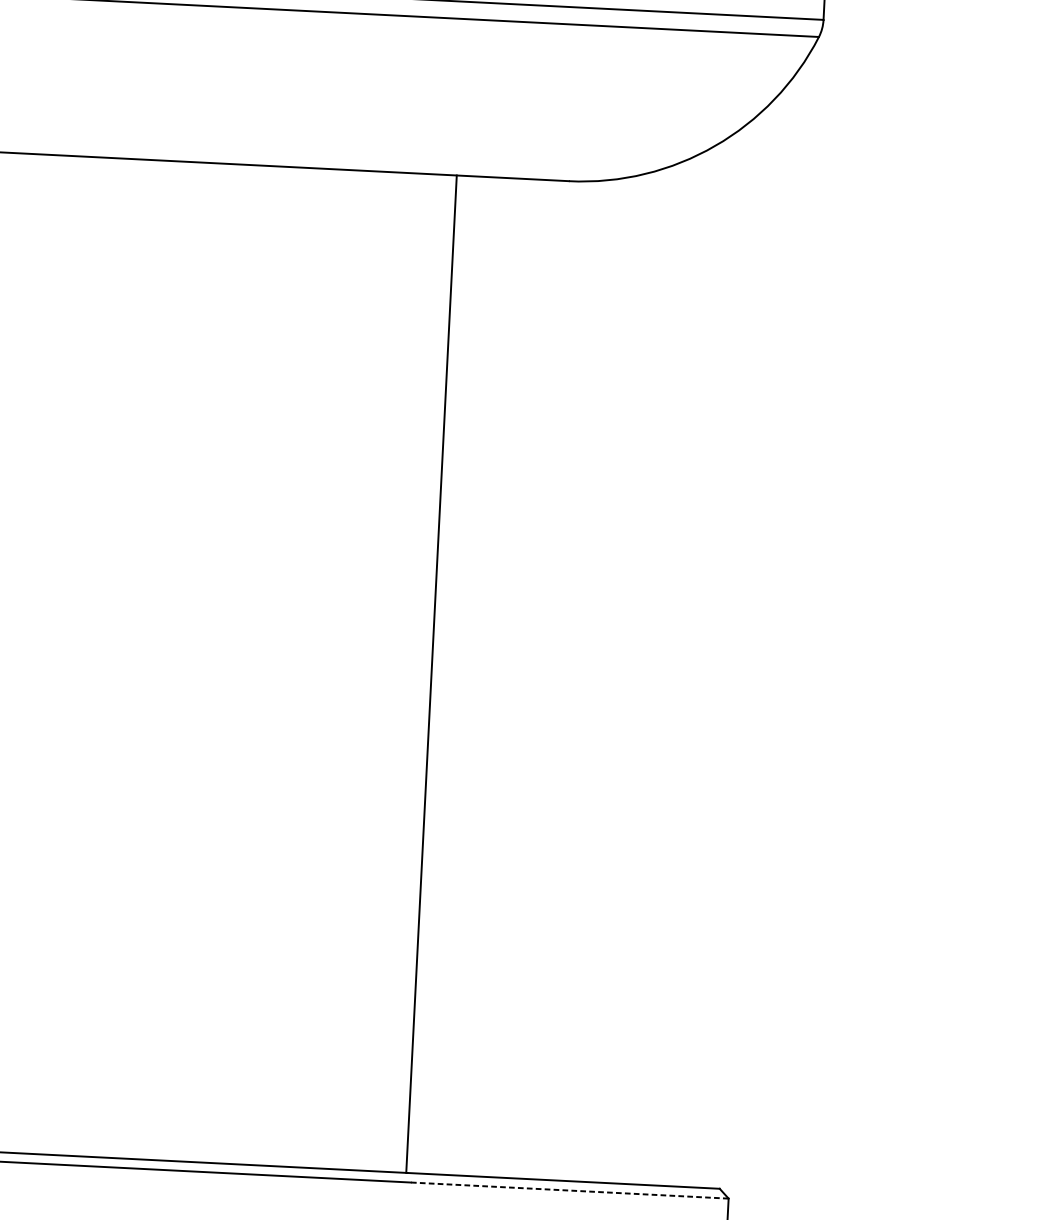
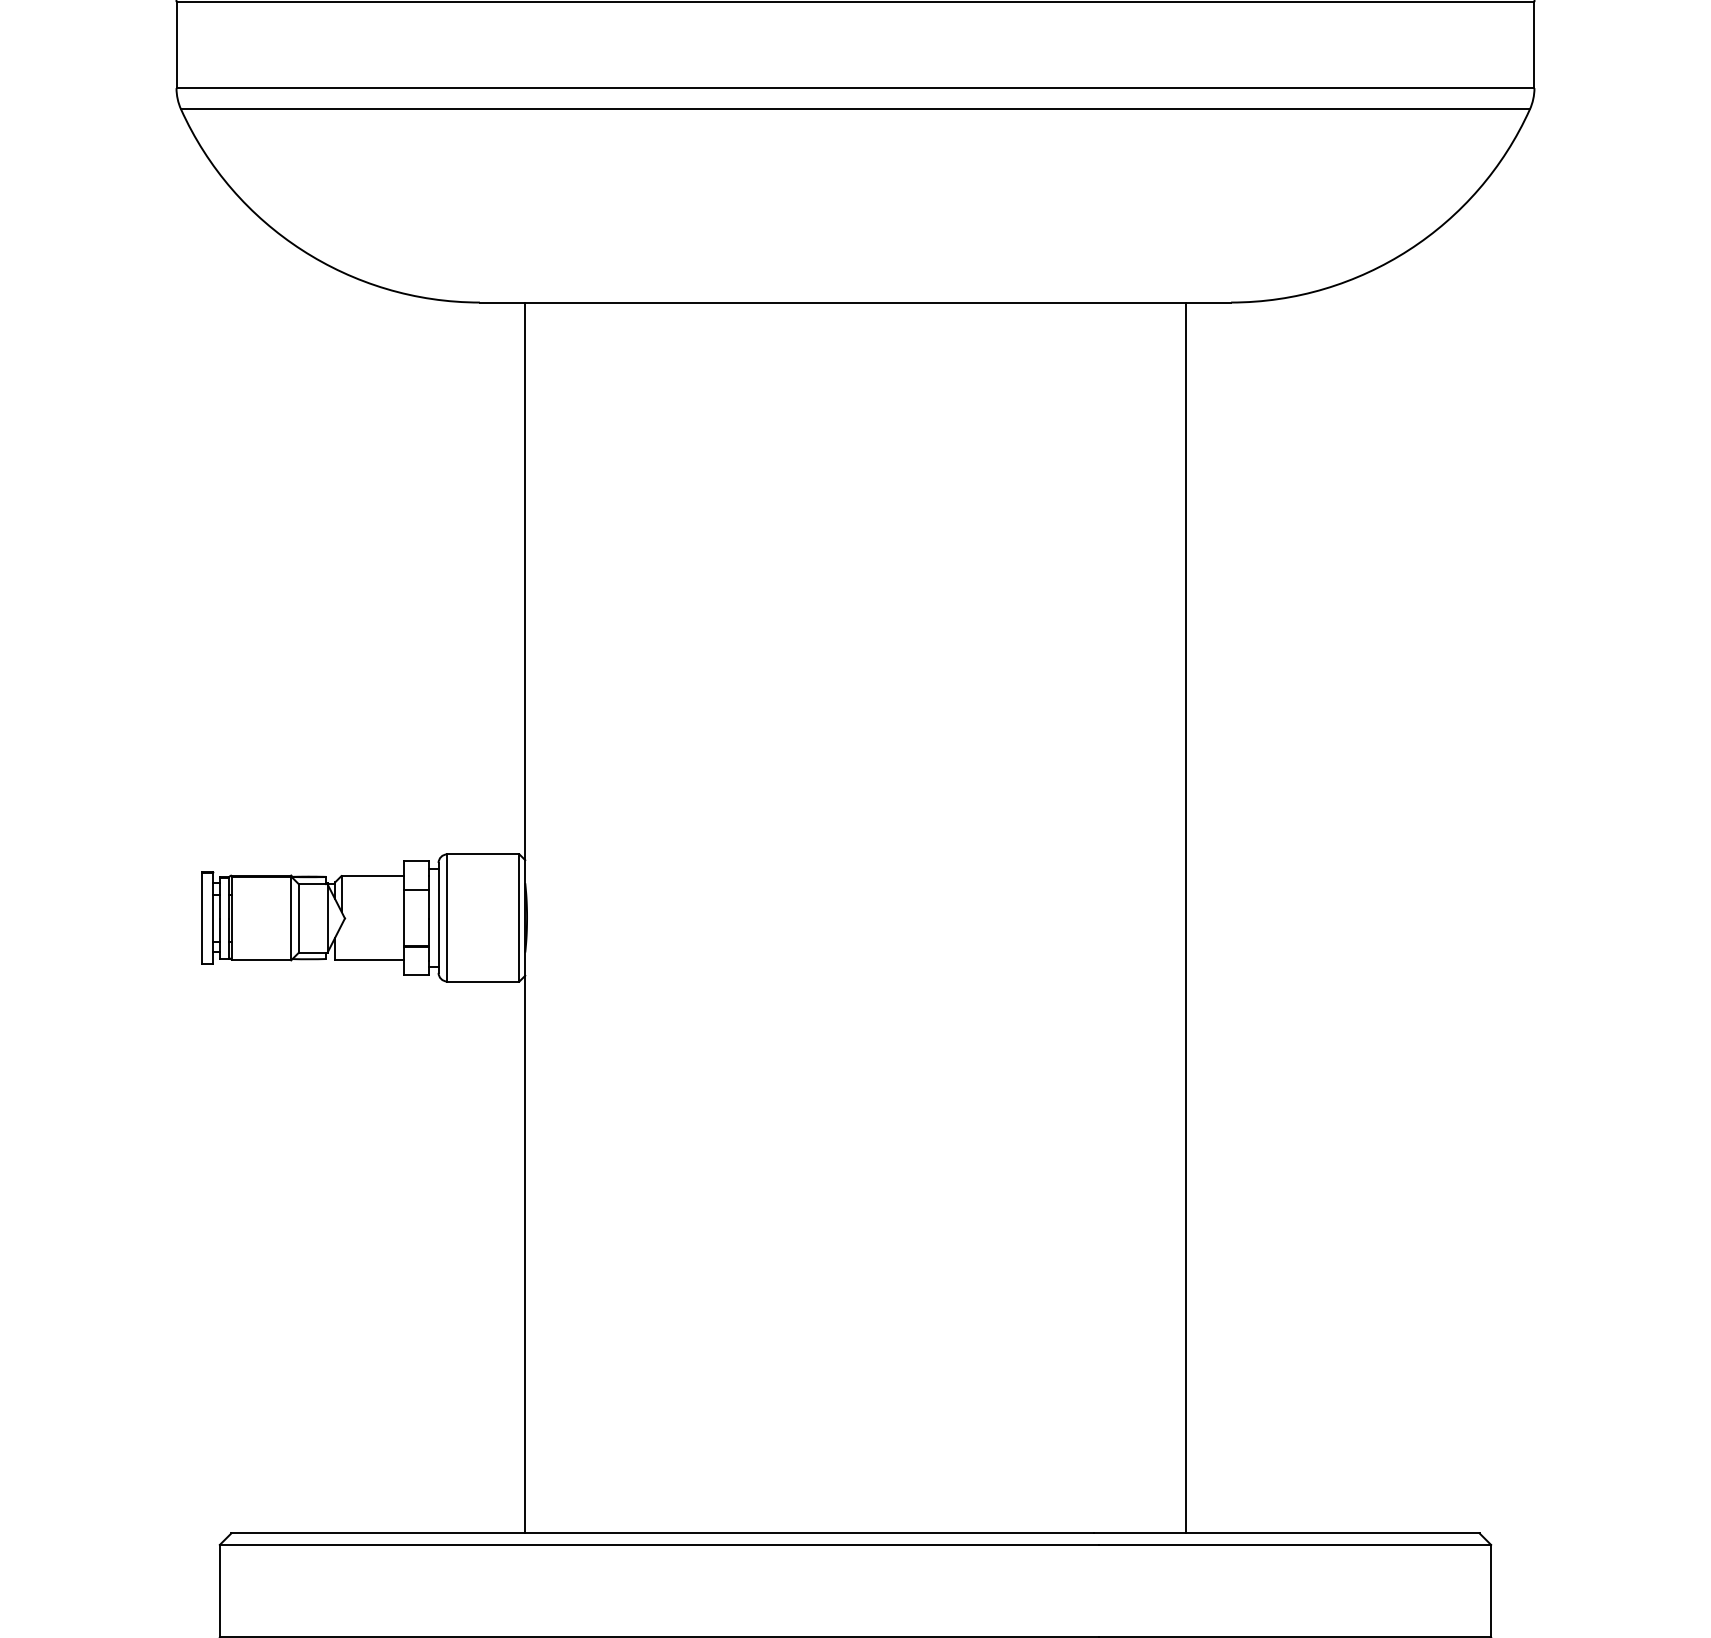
line: (431, 673) -> (1185, 917), moved
line: (569, 1190) -> (1294, 1544), dashed -> solid

